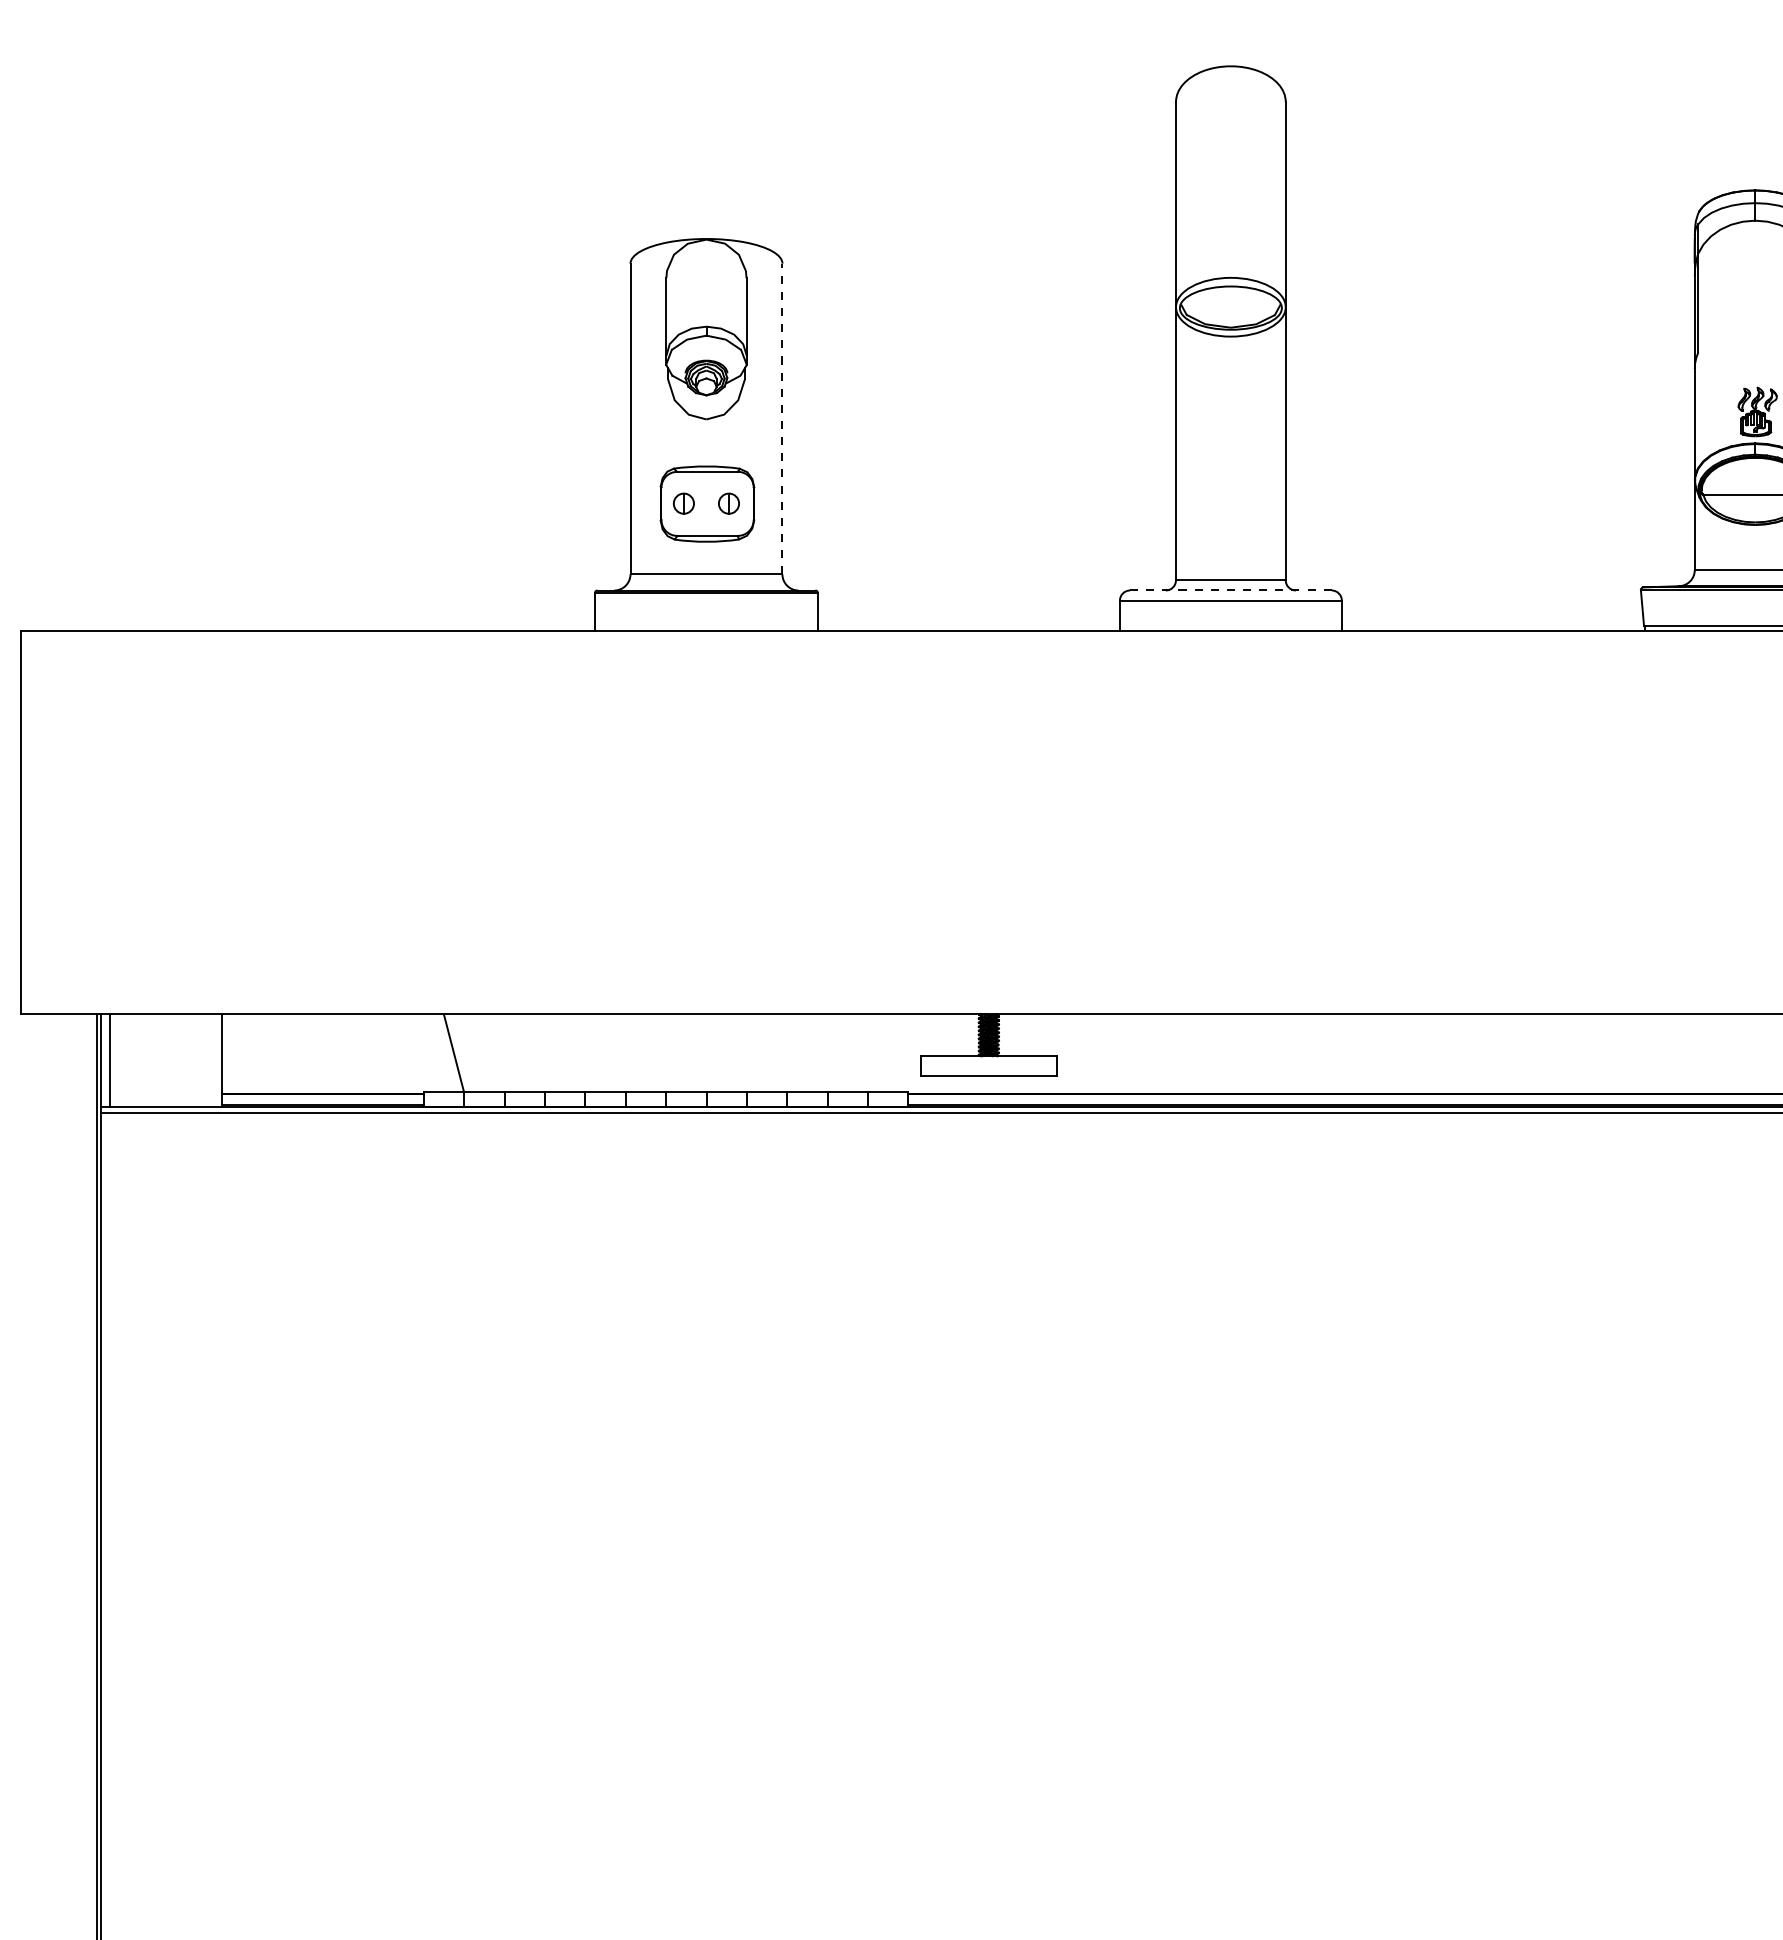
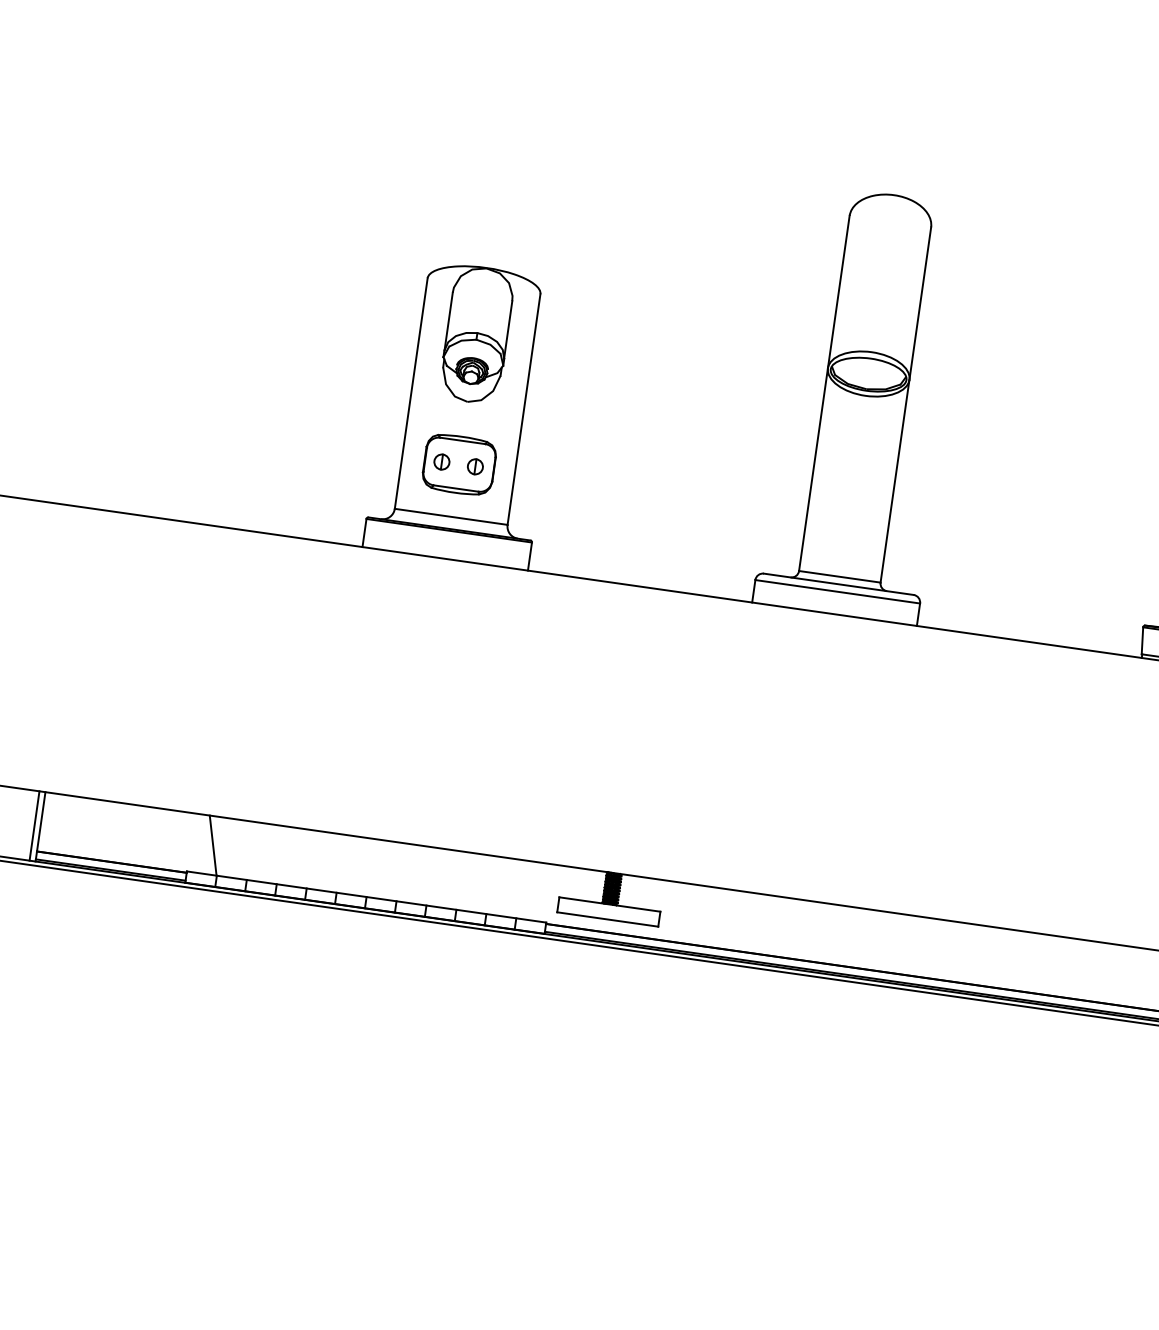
line: (782, 418) -> (524, 409), dashed -> solid
line: (1230, 590) -> (838, 584), dashed -> solid
line: (214, 1060) -> (34, 825), added

